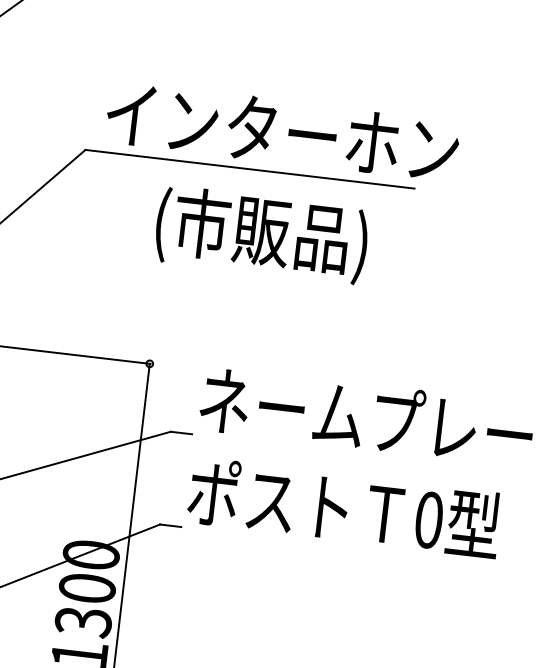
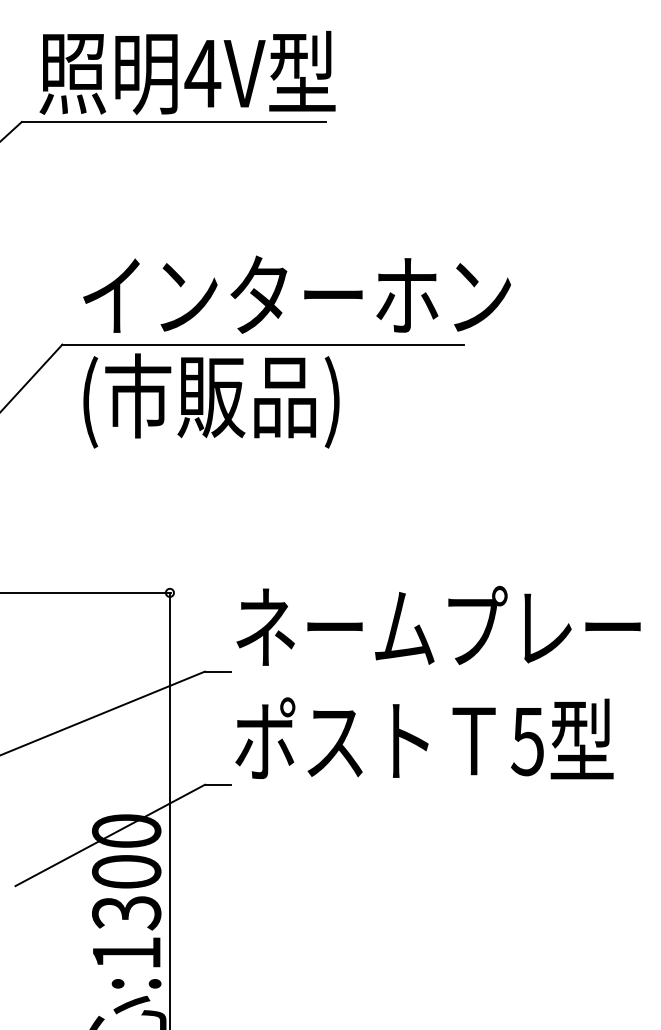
text: (261, 234) -> (211, 400), moved
text: (428, 520) -> (527, 741), 0 -> 5

